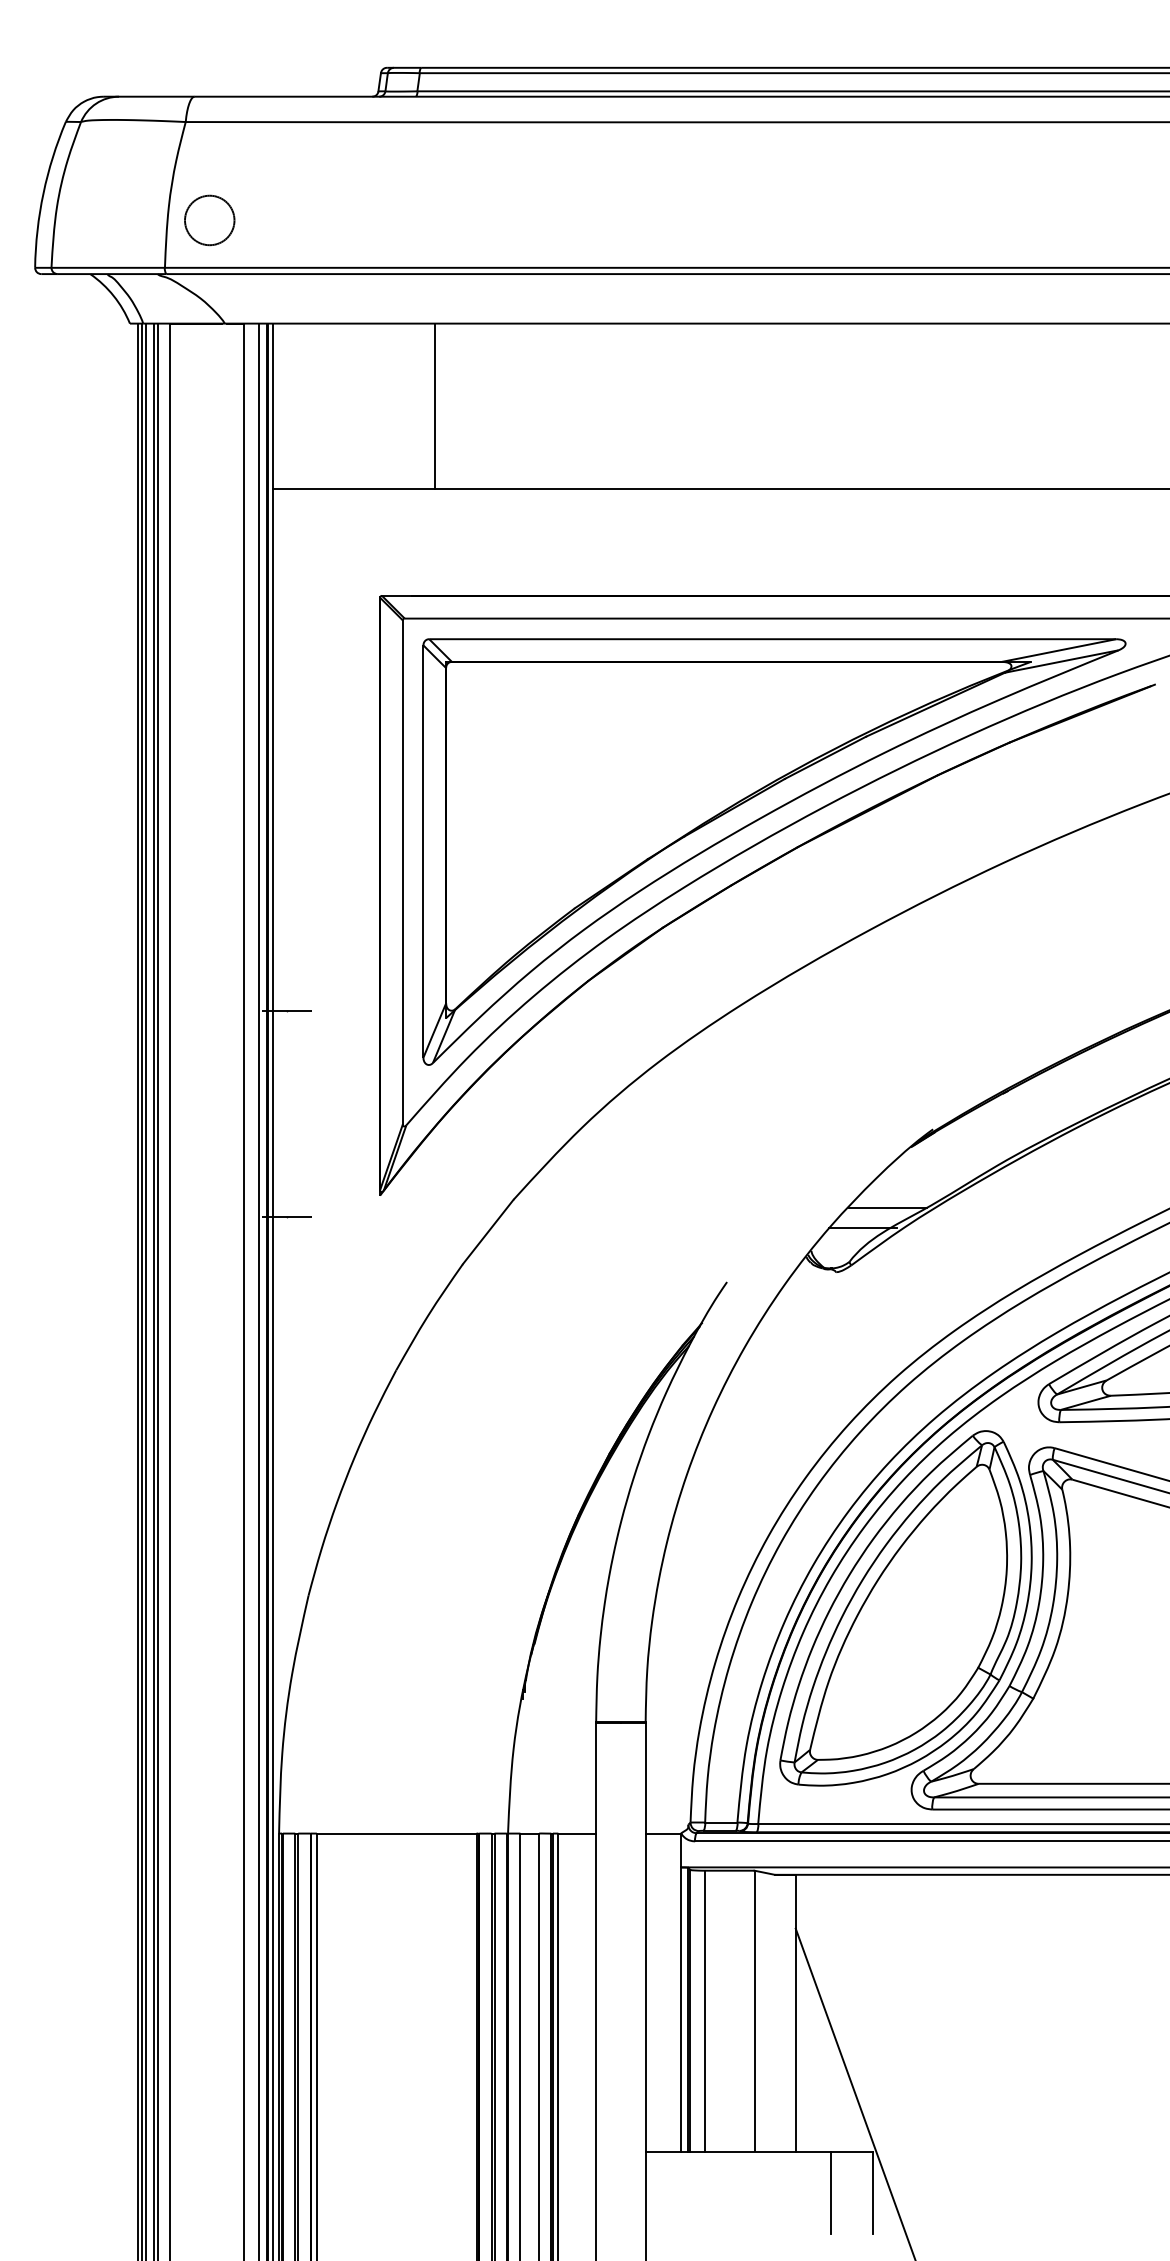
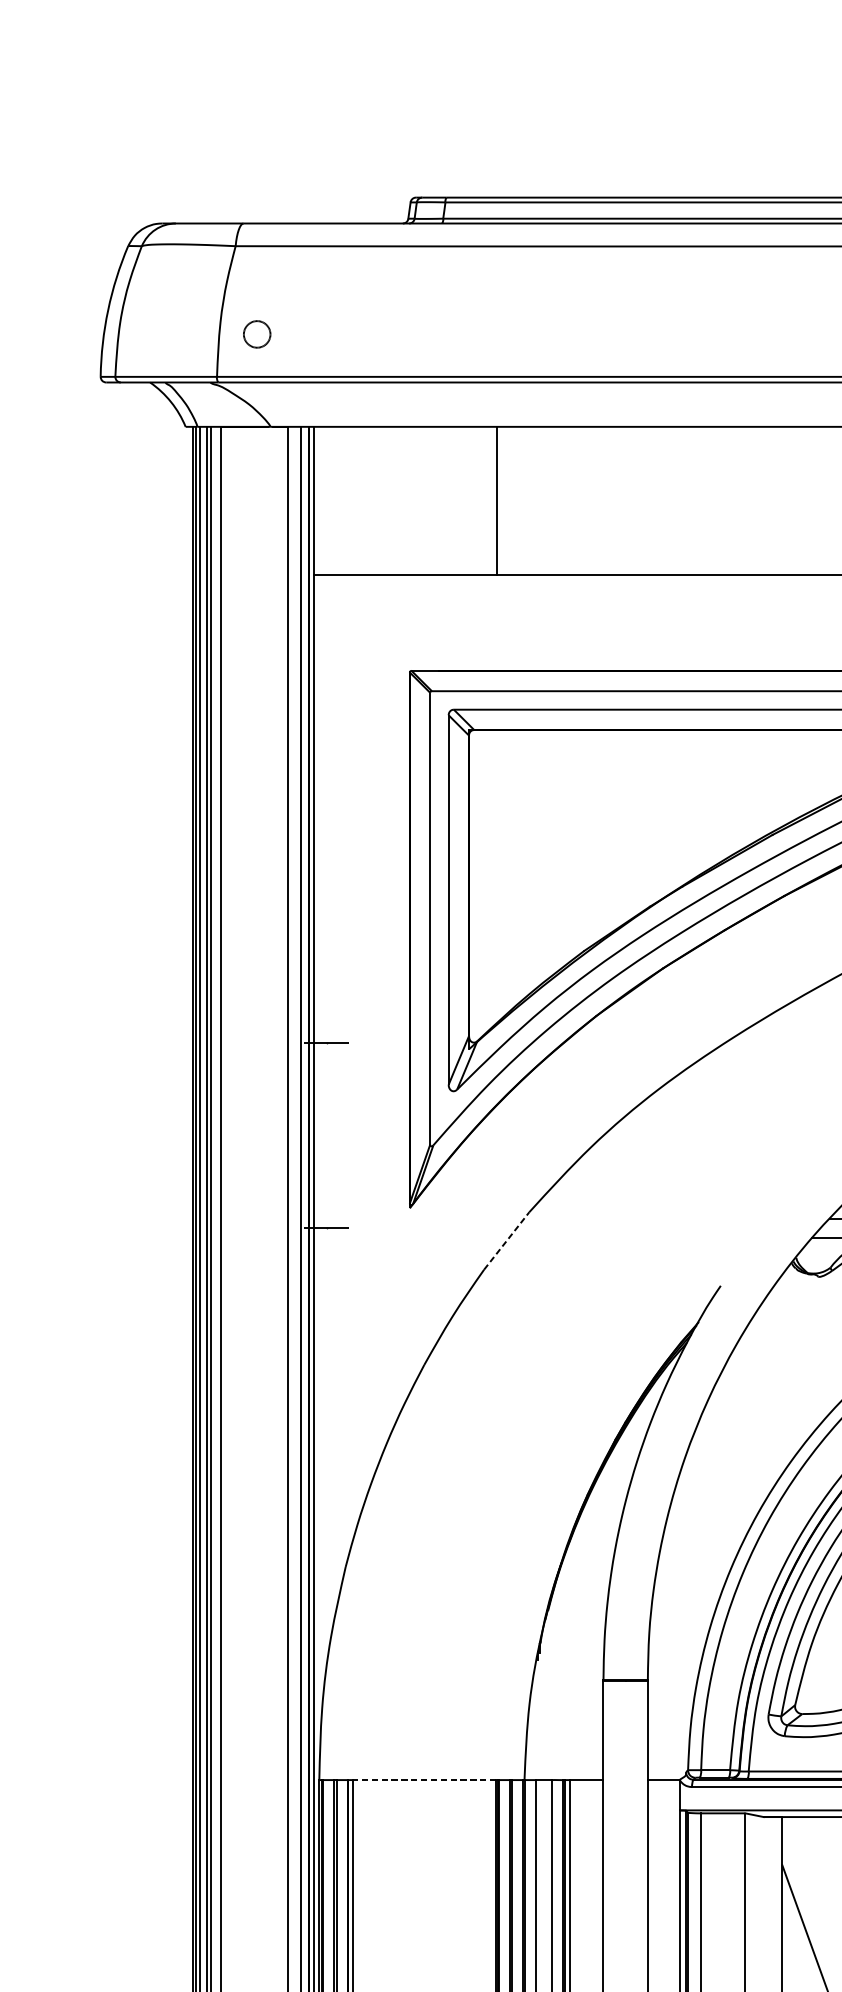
circle: (209, 220) -> (256, 334), size x0.6
line: (434, 405) -> (496, 500), moved
line: (488, 1231) -> (506, 1240), solid -> dashed
line: (396, 1833) -> (424, 1780), solid -> dashed

